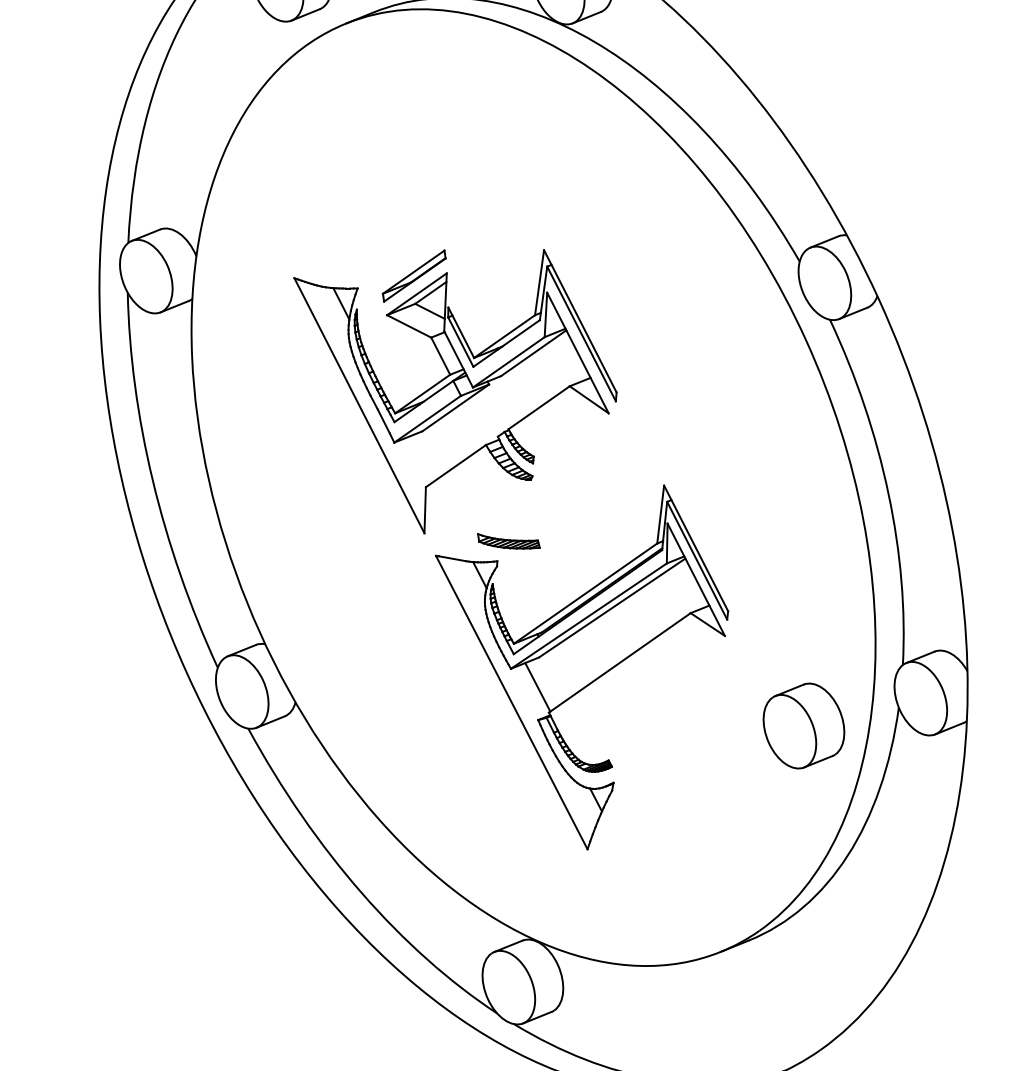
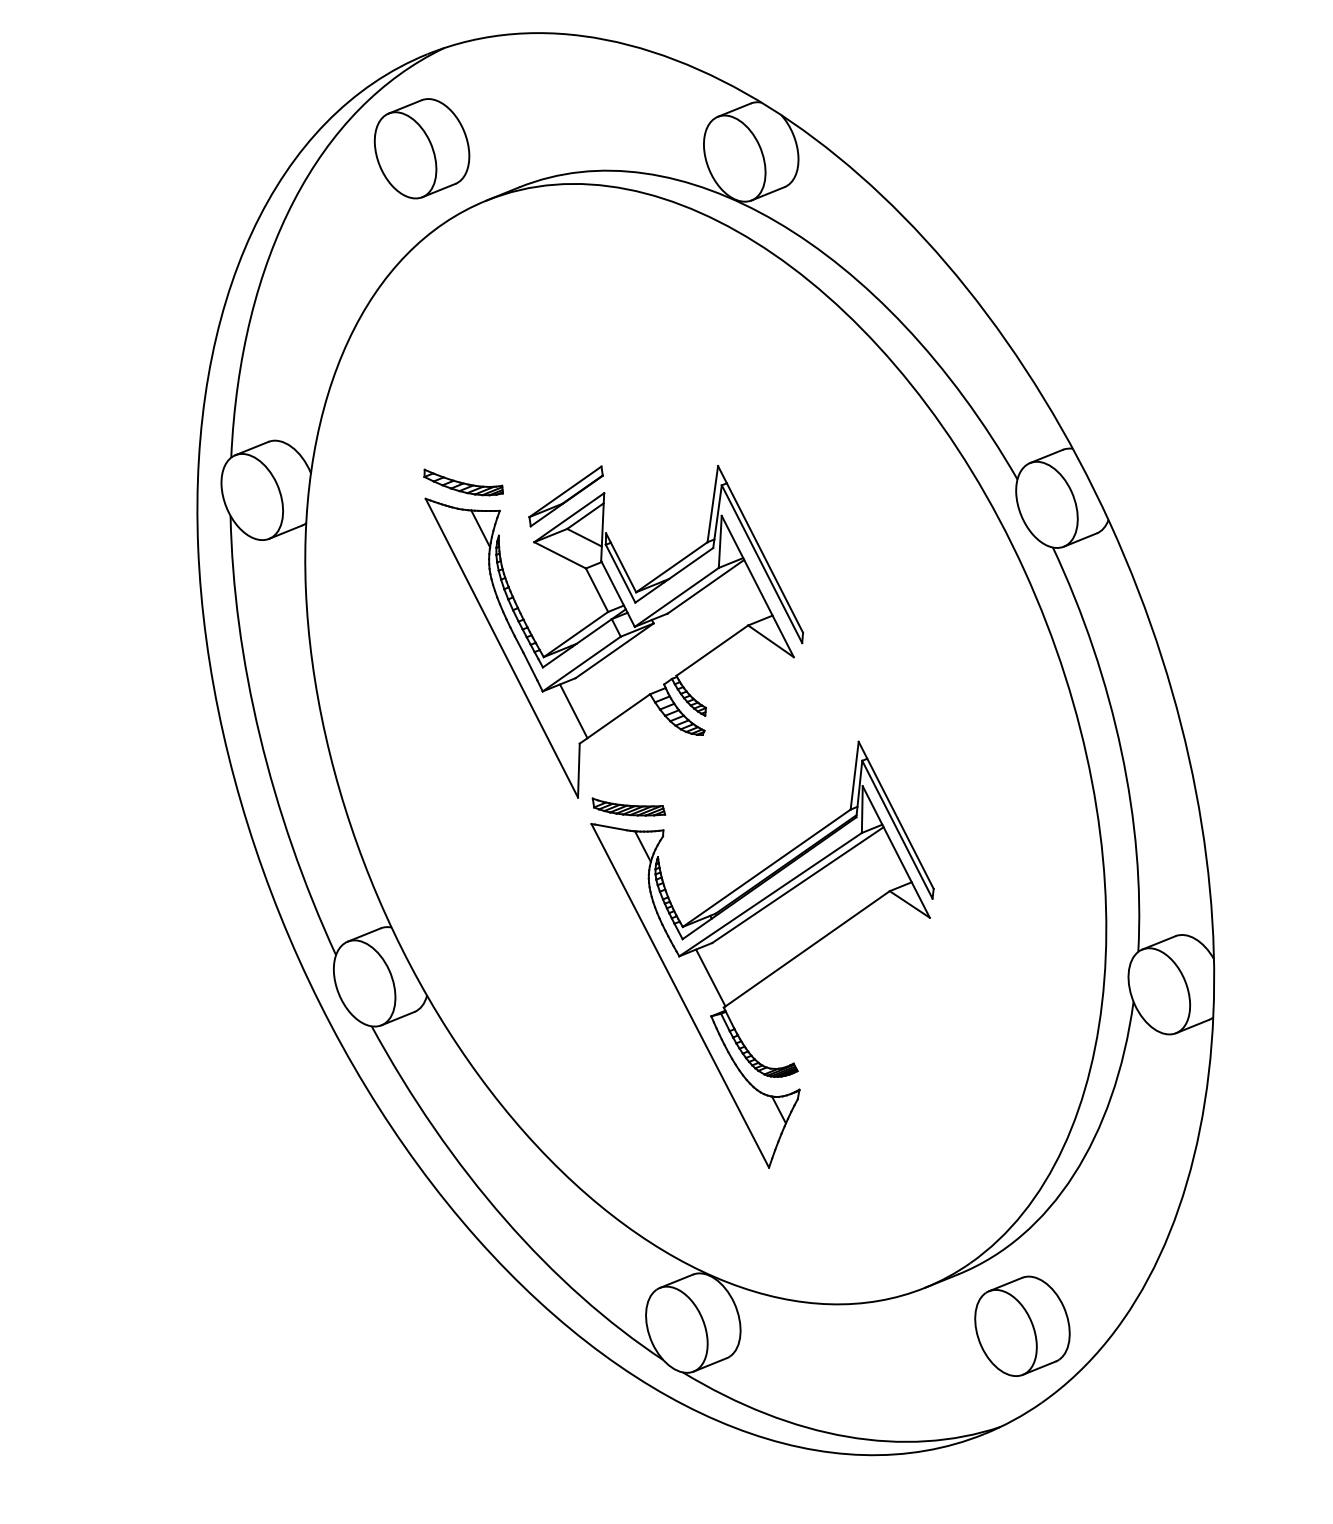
part: (326, 264) -> (463, 482), added
line: (420, 459) -> (573, 711), added
part: (508, 540) -> (628, 806), moved
part: (803, 725) -> (1022, 1325), moved

